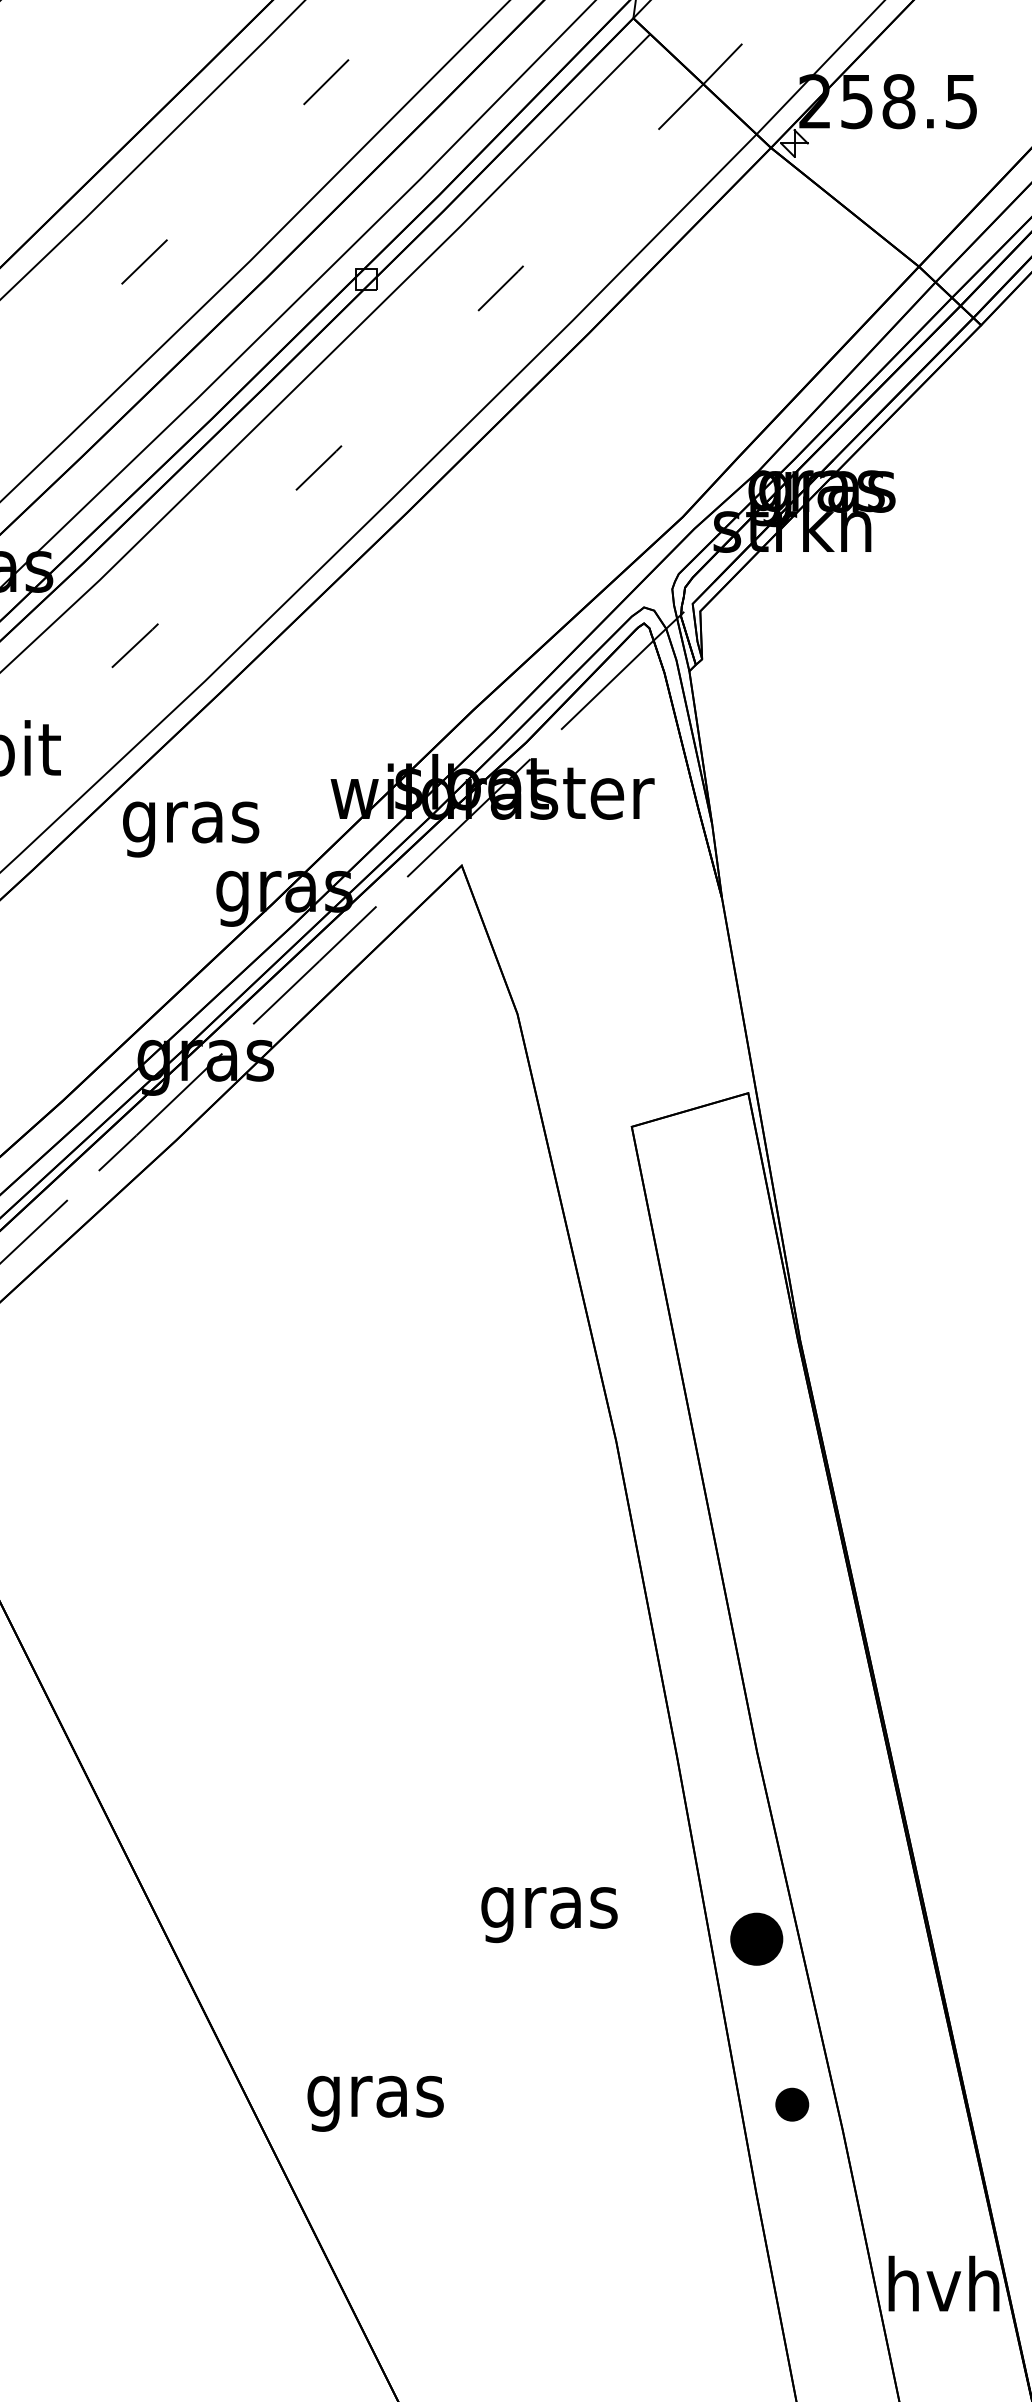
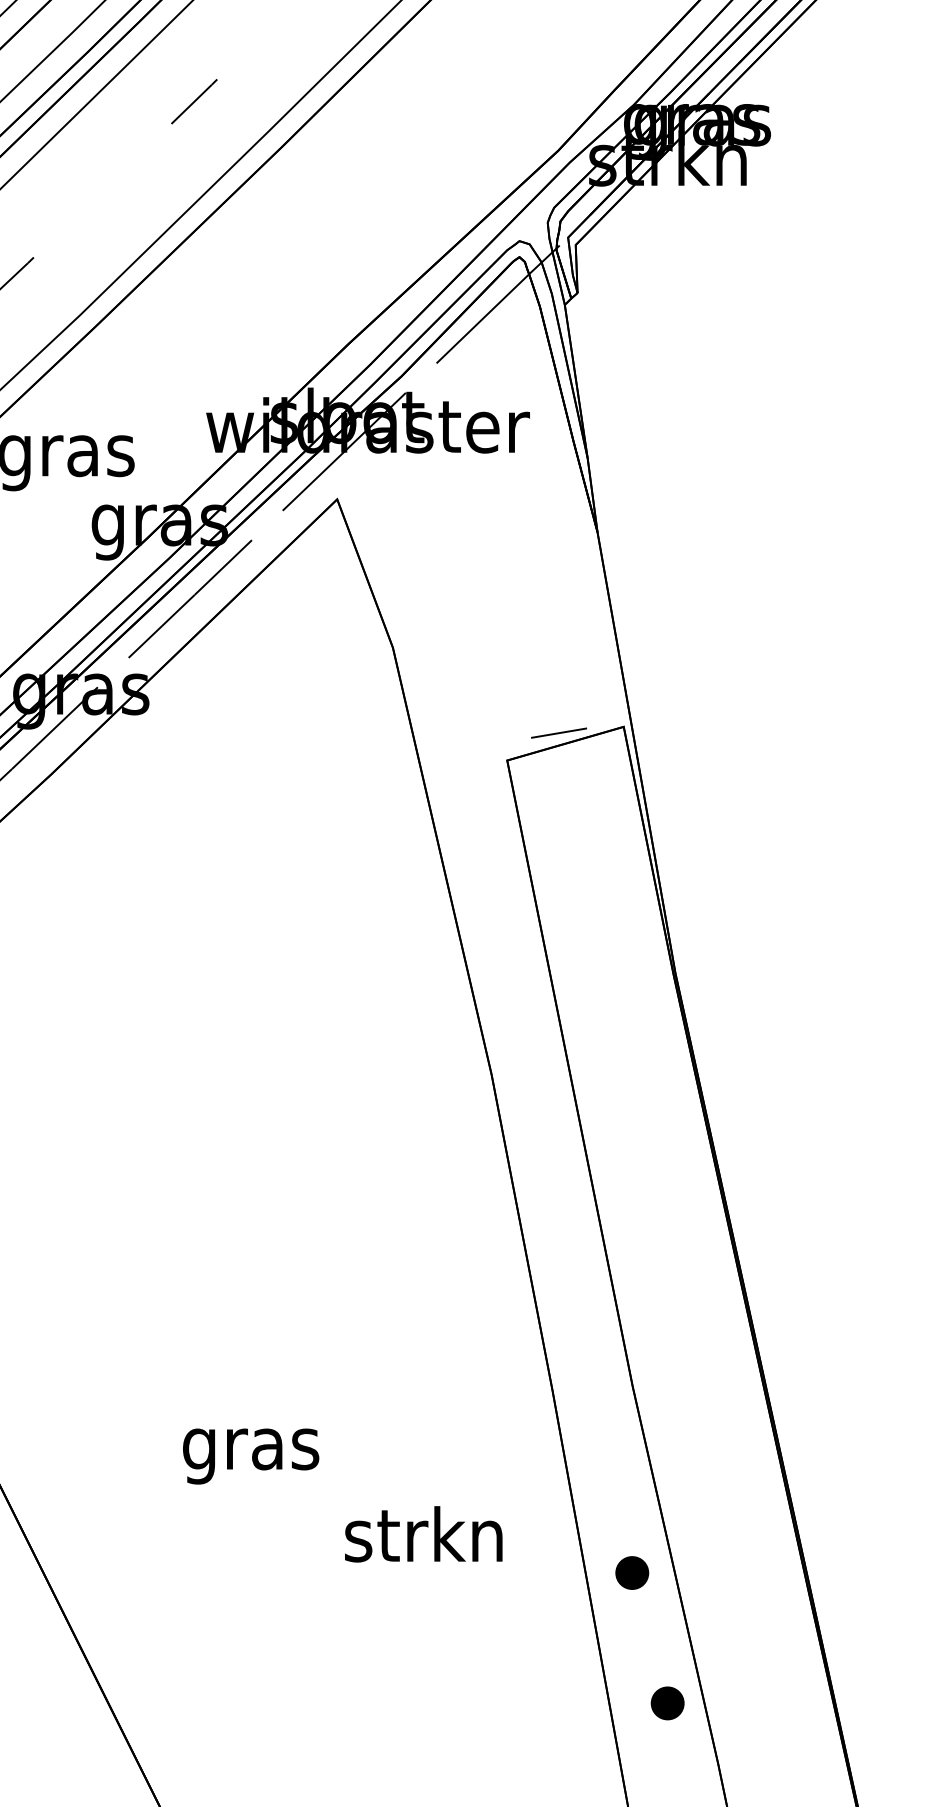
line: (683, 1099) -> (558, 733), added
text: (548, 1907) -> (423, 1541), gras -> strkn
part: (756, 1939) -> (631, 1573), size x0.62
text: (375, 2103) -> (250, 1456), moved
part: (792, 2104) -> (667, 1703), moved

